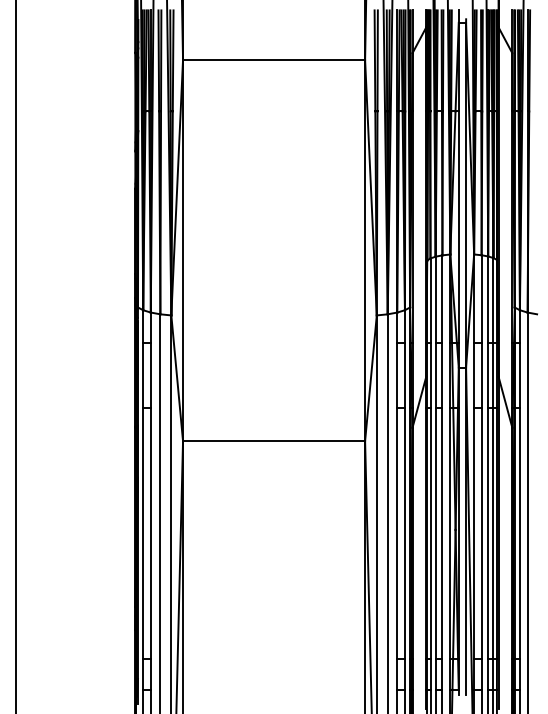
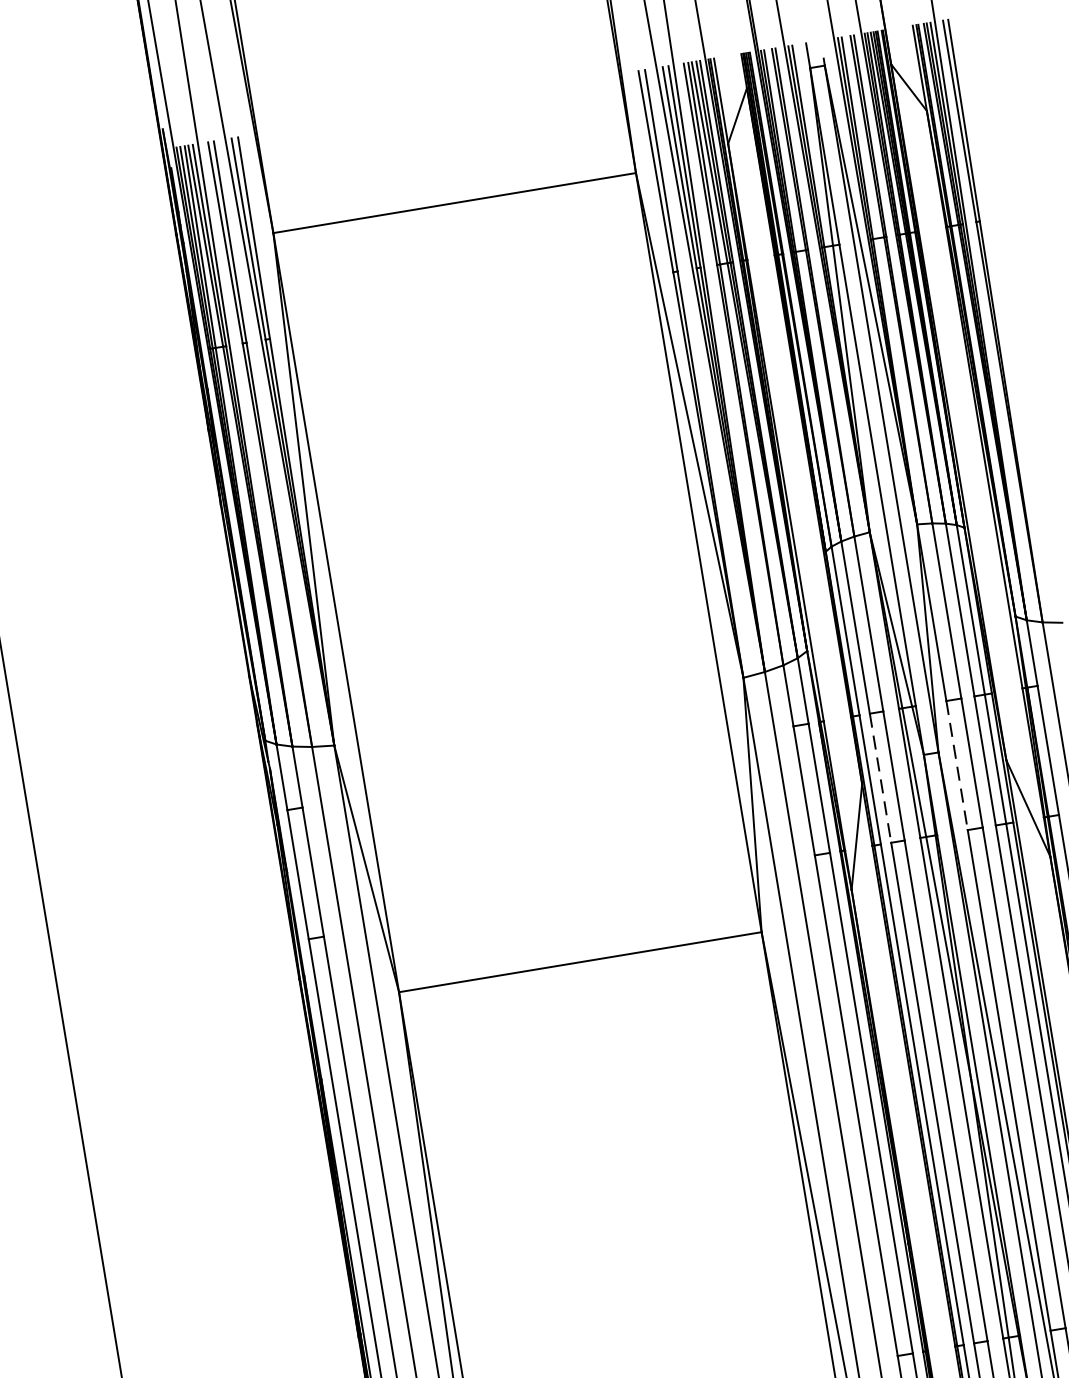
line: (435, 376) -> (880, 780), solid -> dashed
line: (474, 376) -> (958, 767), solid -> dashed

